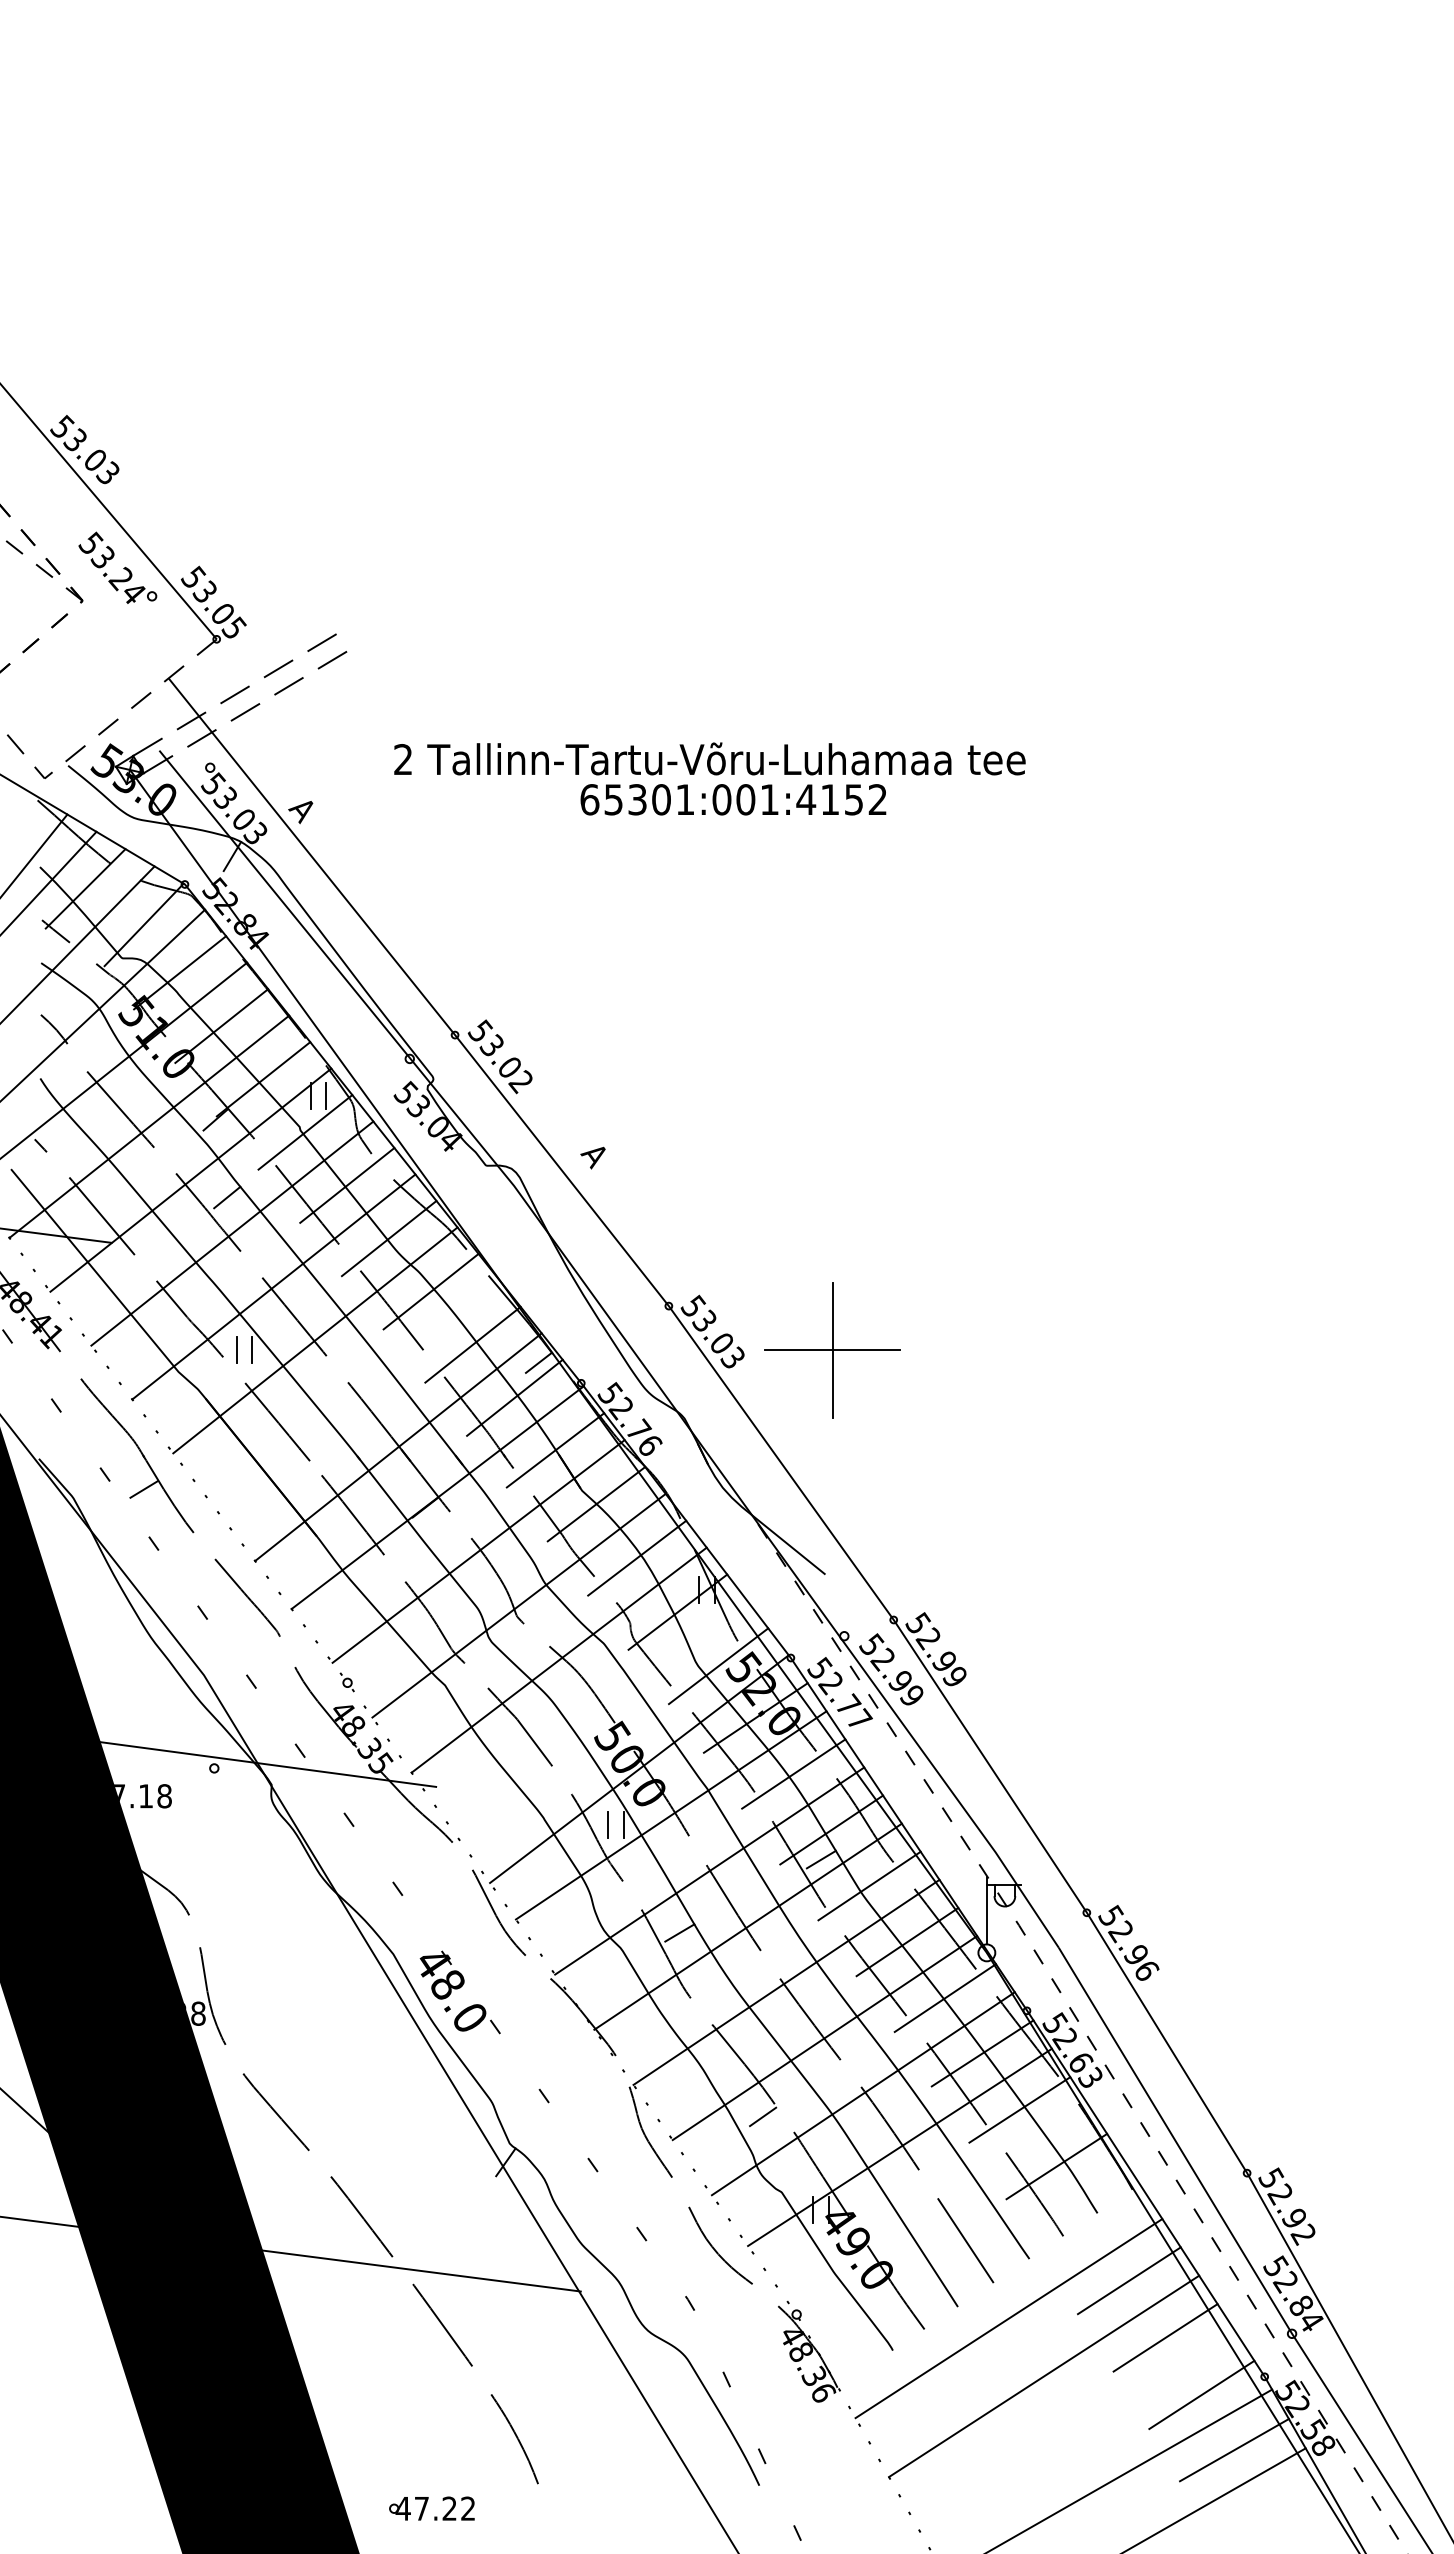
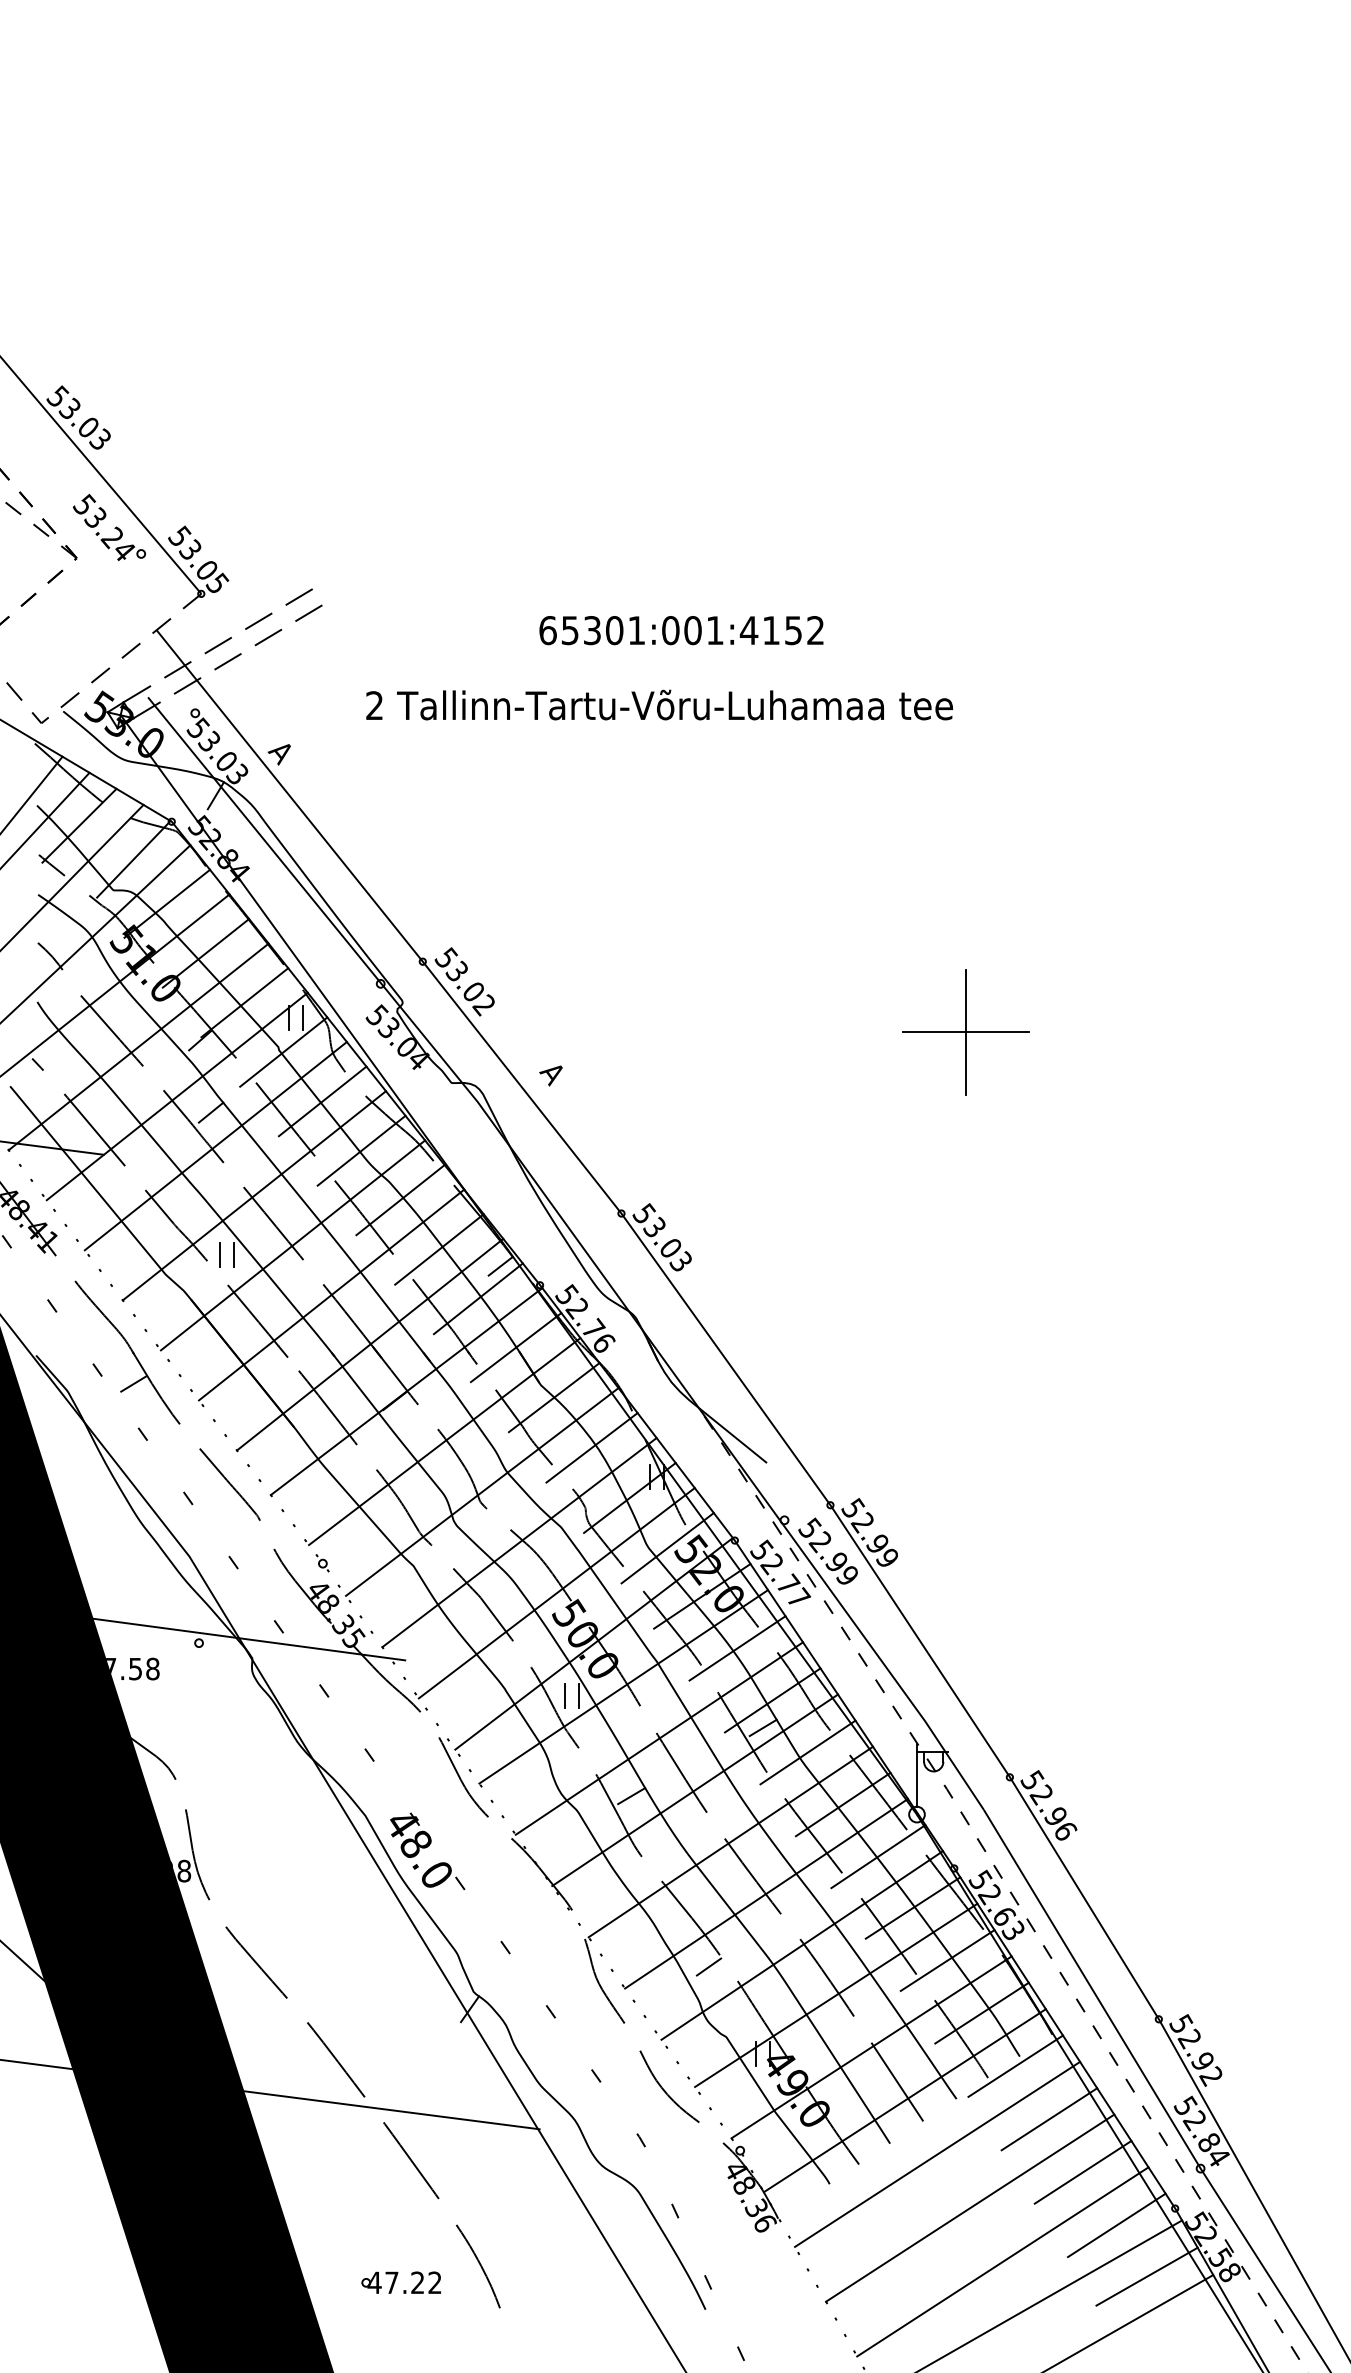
text: (733, 799) -> (681, 630), moved
part: (832, 1350) -> (965, 1032), moved
line: (356, 1393) -> (331, 1294), added
line: (598, 1714) -> (556, 1593), added
text: (145, 1796) -> (135, 1669), 47.18 -> 47.58
line: (937, 2203) -> (871, 2047), added
line: (1092, 2223) -> (1015, 2066), added
line: (973, 2260) -> (904, 2100), added
line: (1079, 2433) -> (1003, 2261), added
part: (431, 2508) -> (400, 2282), moved

